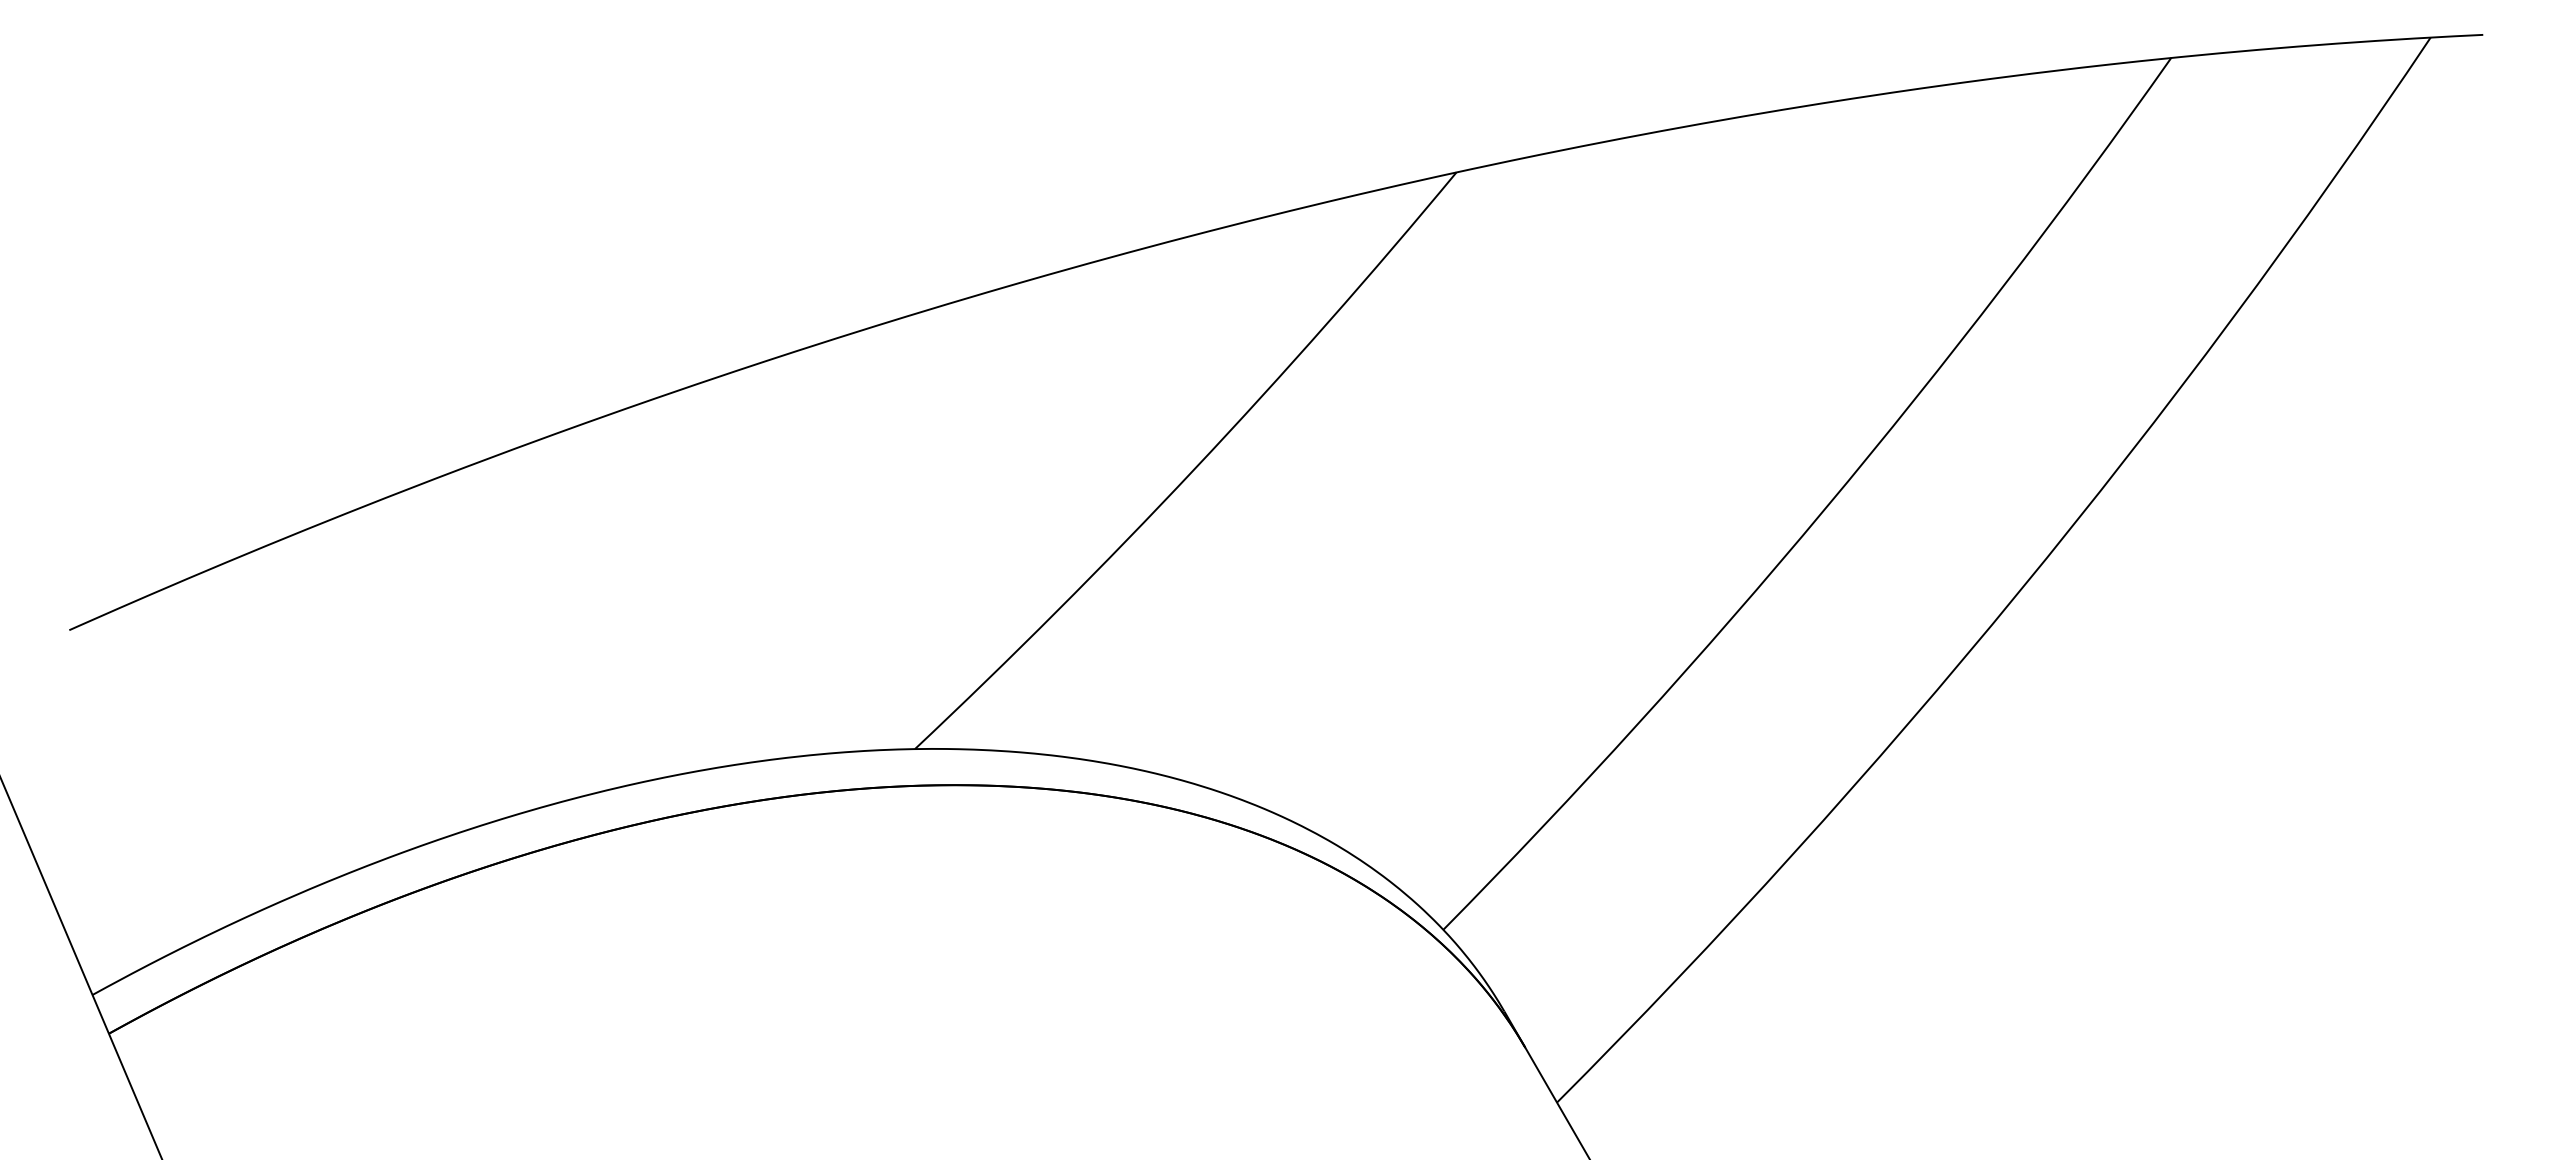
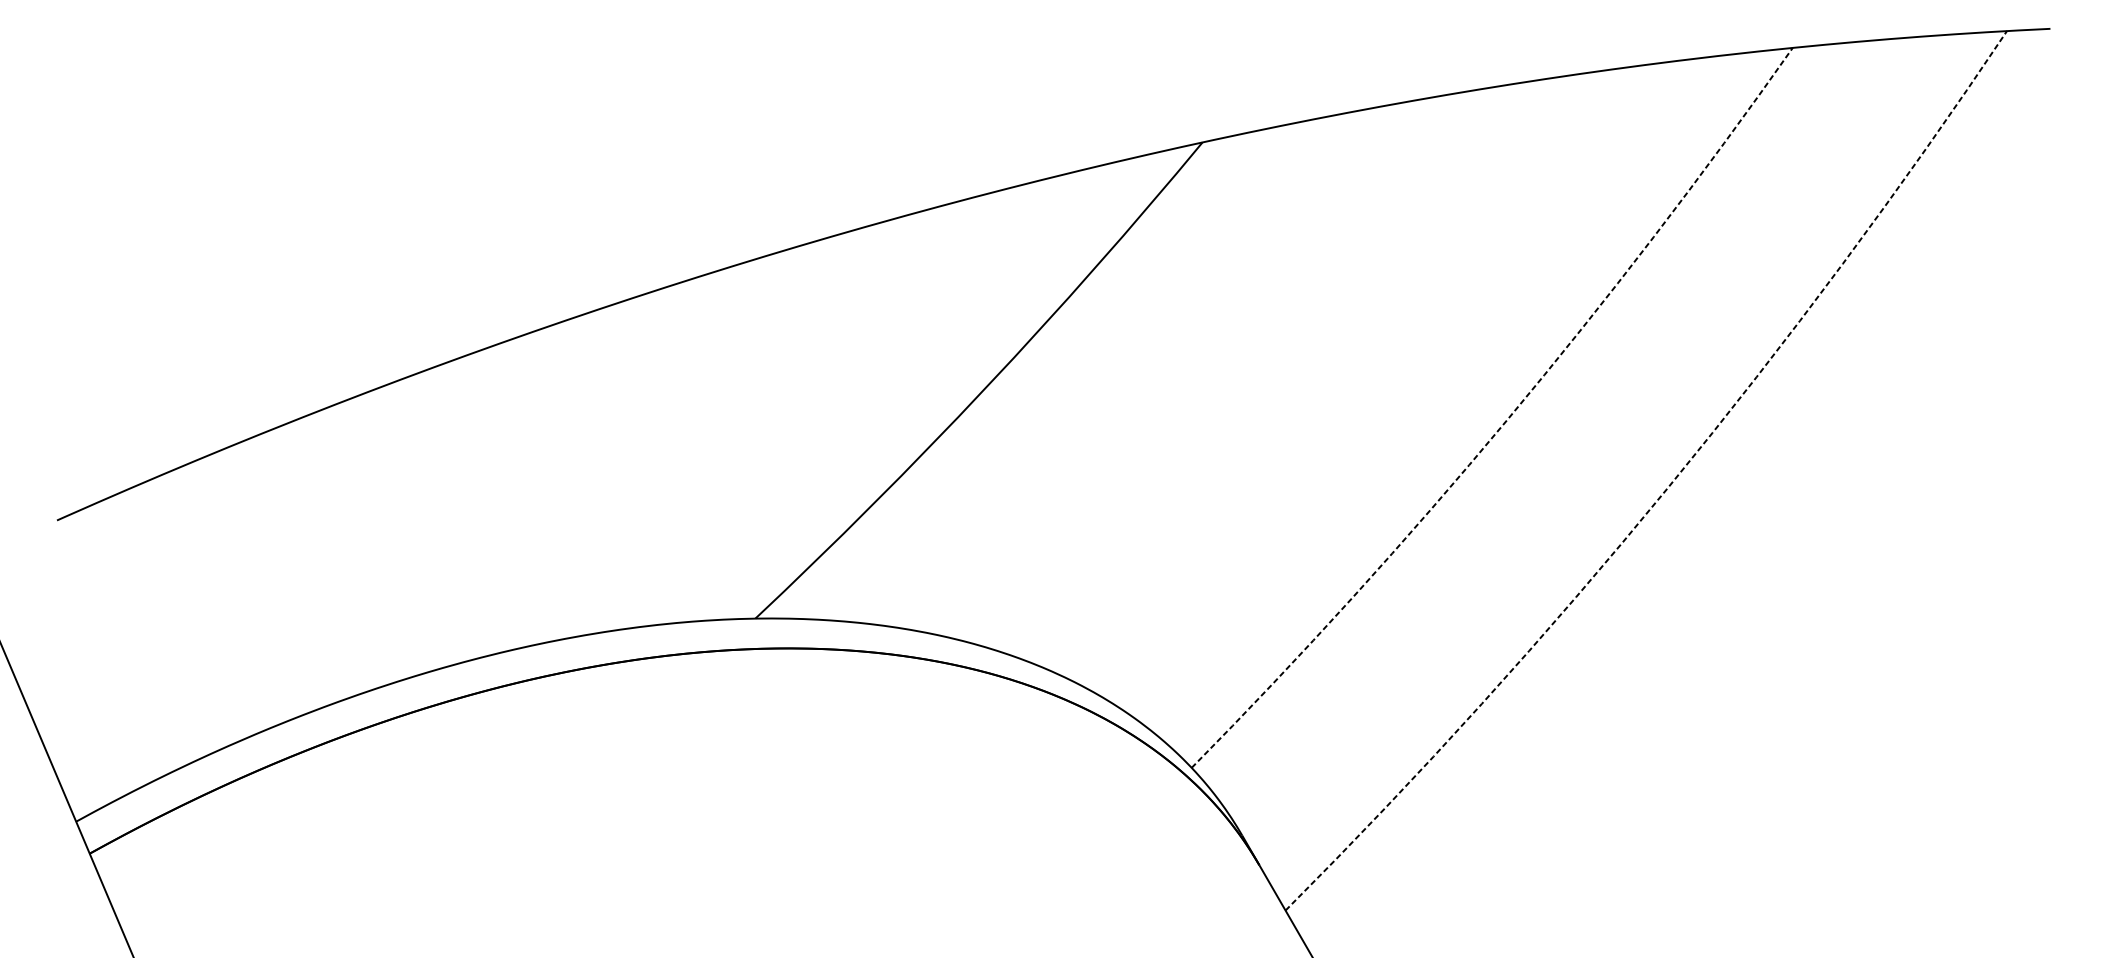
line: (1825, 508) -> (1507, 419), solid -> dashed
line: (2019, 591) -> (1667, 488), solid -> dashed

